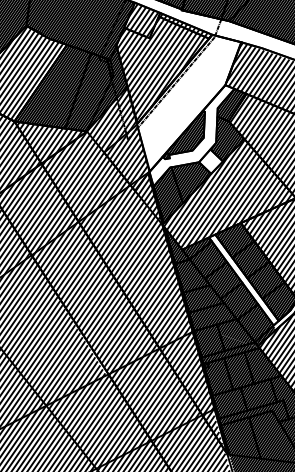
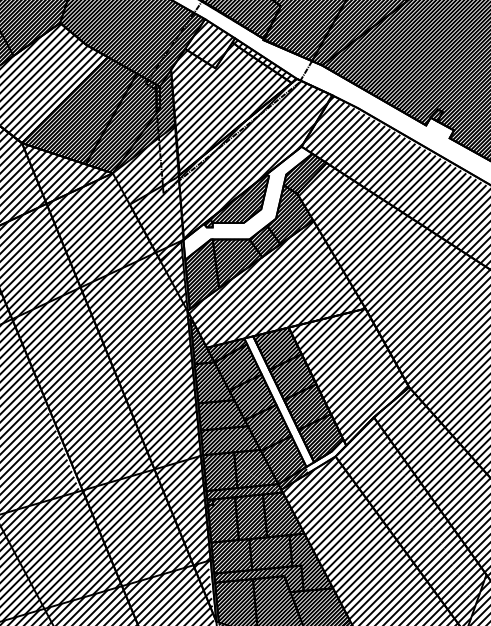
hatch: (190, 101) -> (253, 159), added
hatch: (210, 162) -> (264, 242), added

